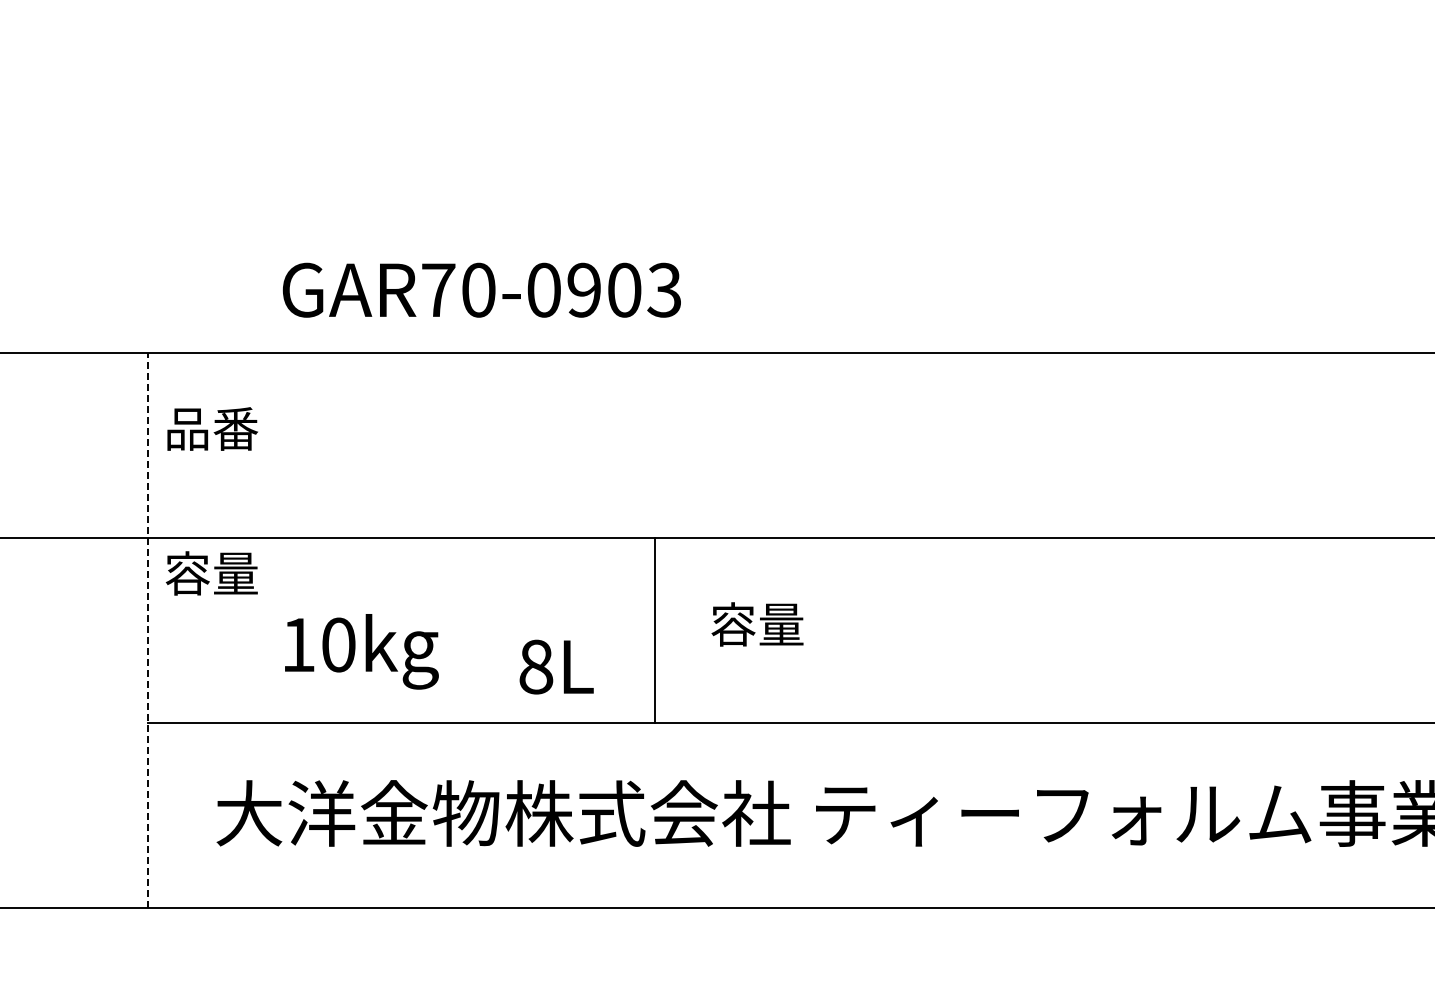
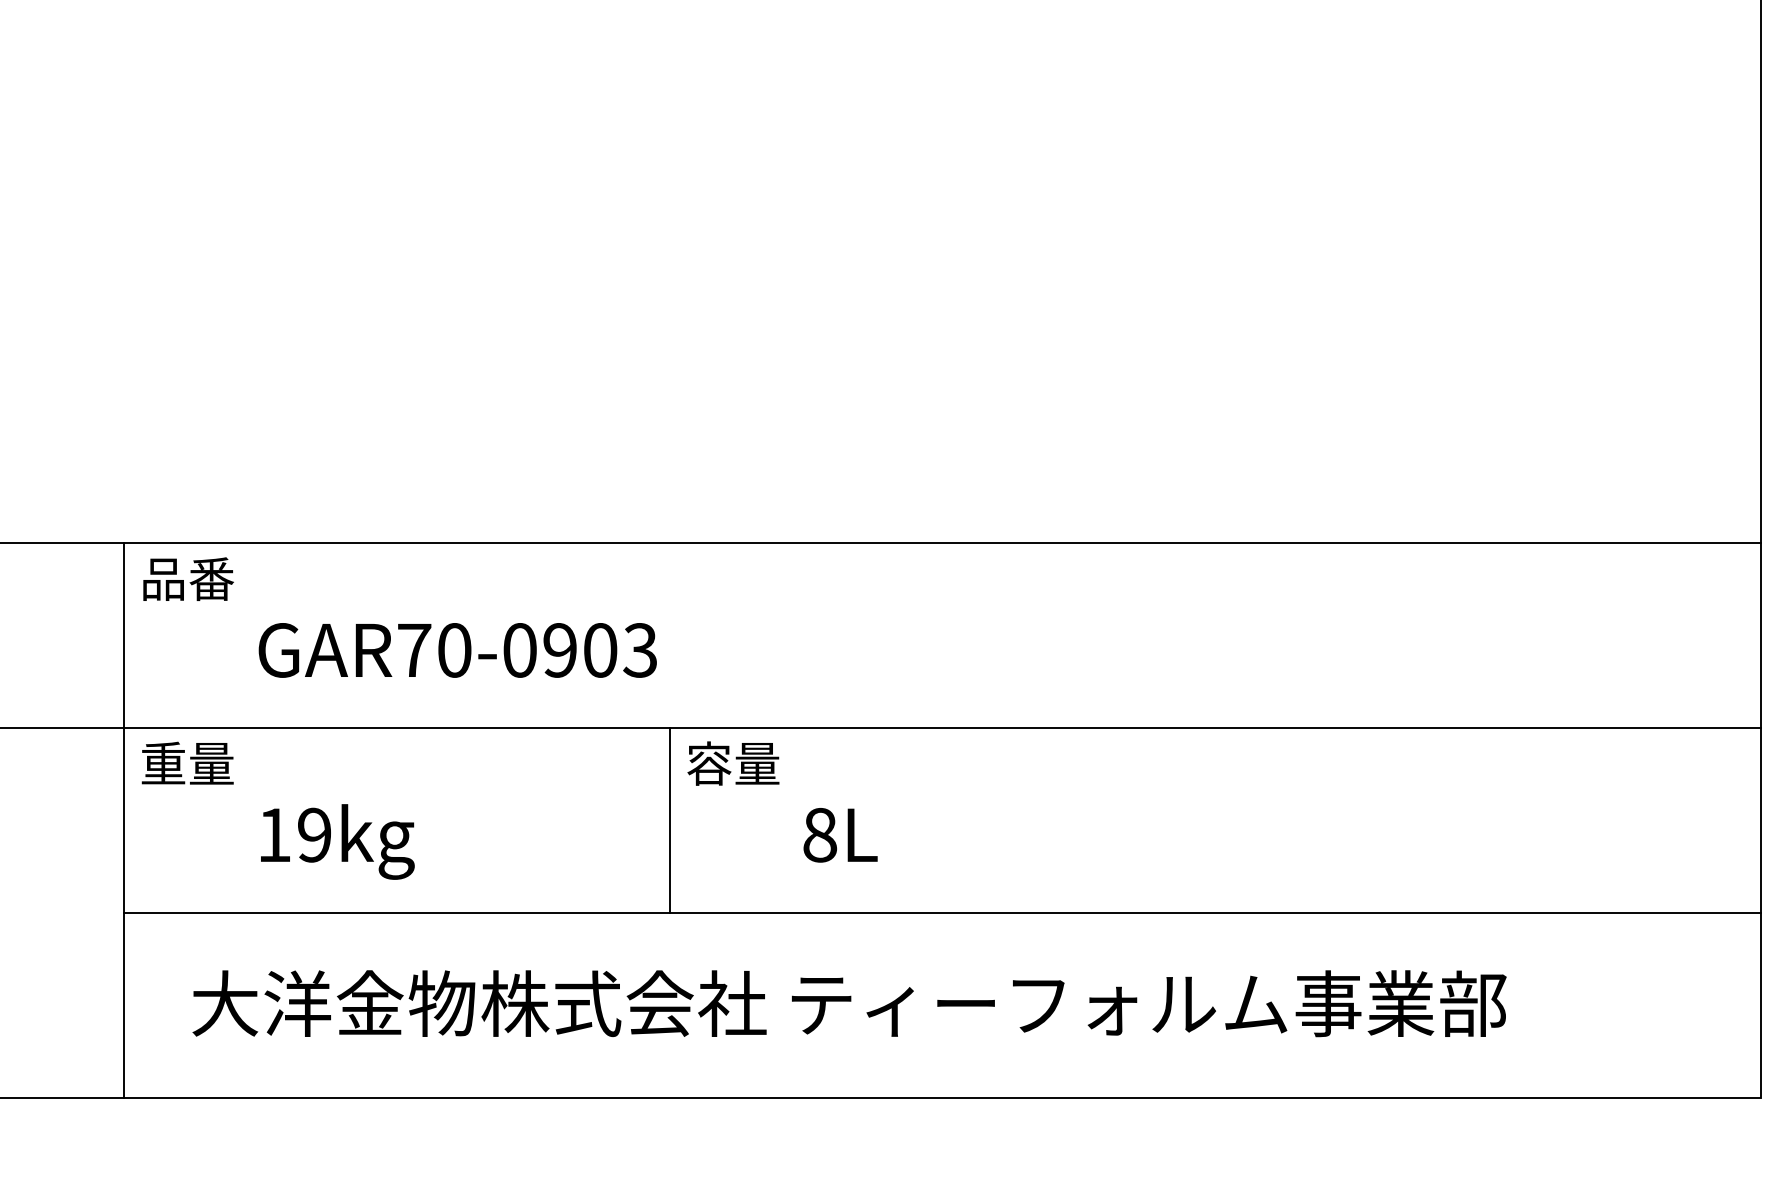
text: (481, 290) -> (457, 650), moved
text: (212, 428) -> (188, 578), moved
text: (187, 573) -> (163, 763), 容量 -> 重量
text: (757, 624) -> (733, 763), moved
line: (148, 630) -> (124, 820), dashed -> solid
line: (654, 630) -> (669, 820), moved
text: (338, 644) -> (314, 834), 10kg -> 19kg
text: (556, 667) -> (840, 835), moved

